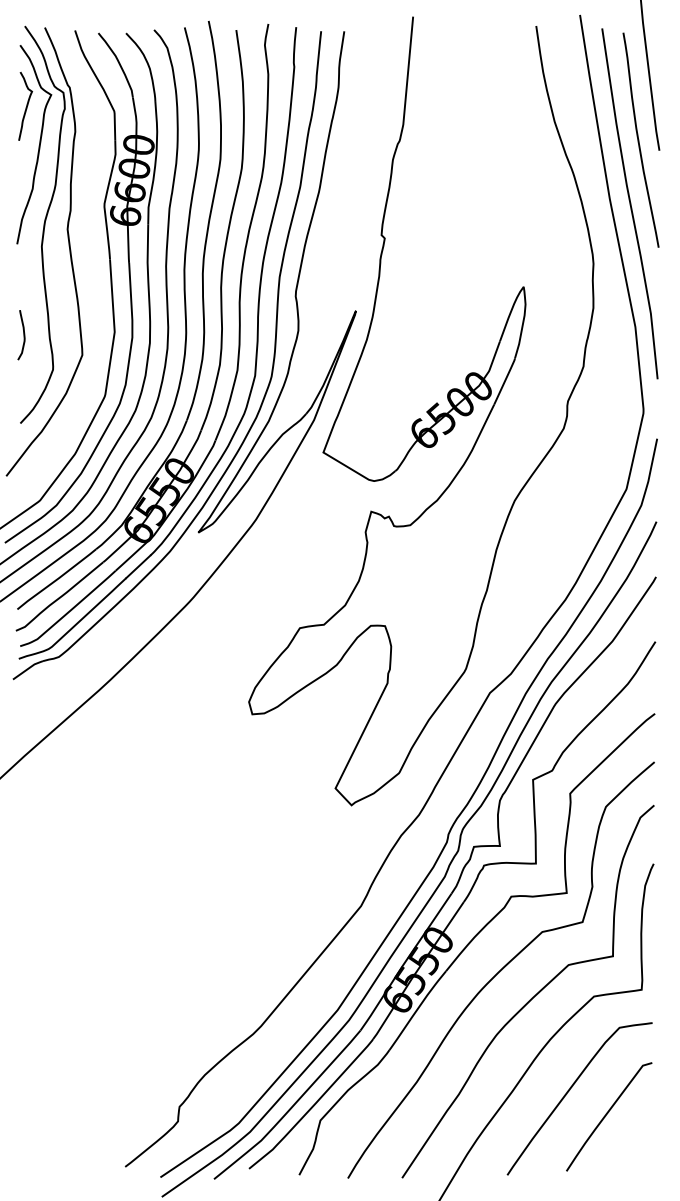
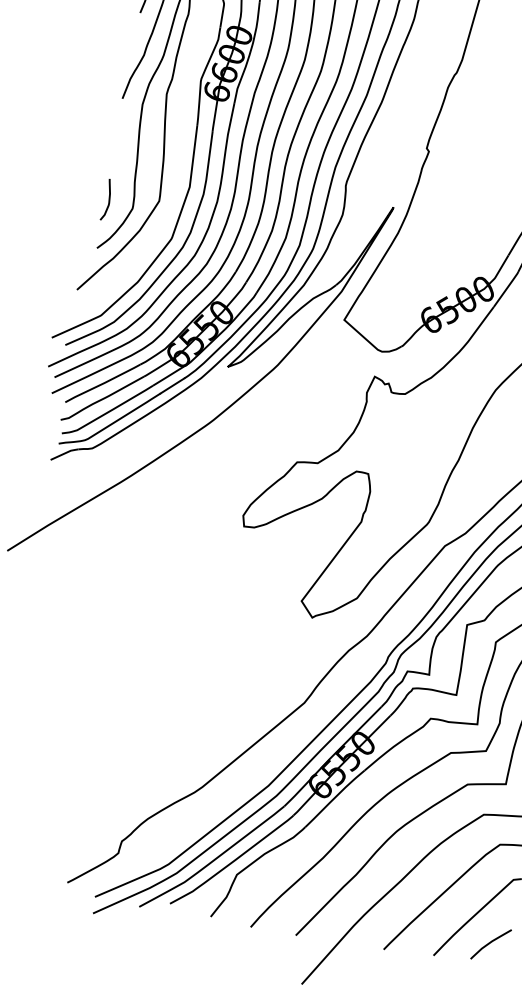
curve: (23, 335) -> (108, 200), moved
curve: (630, 1144) -> (490, 943), added

